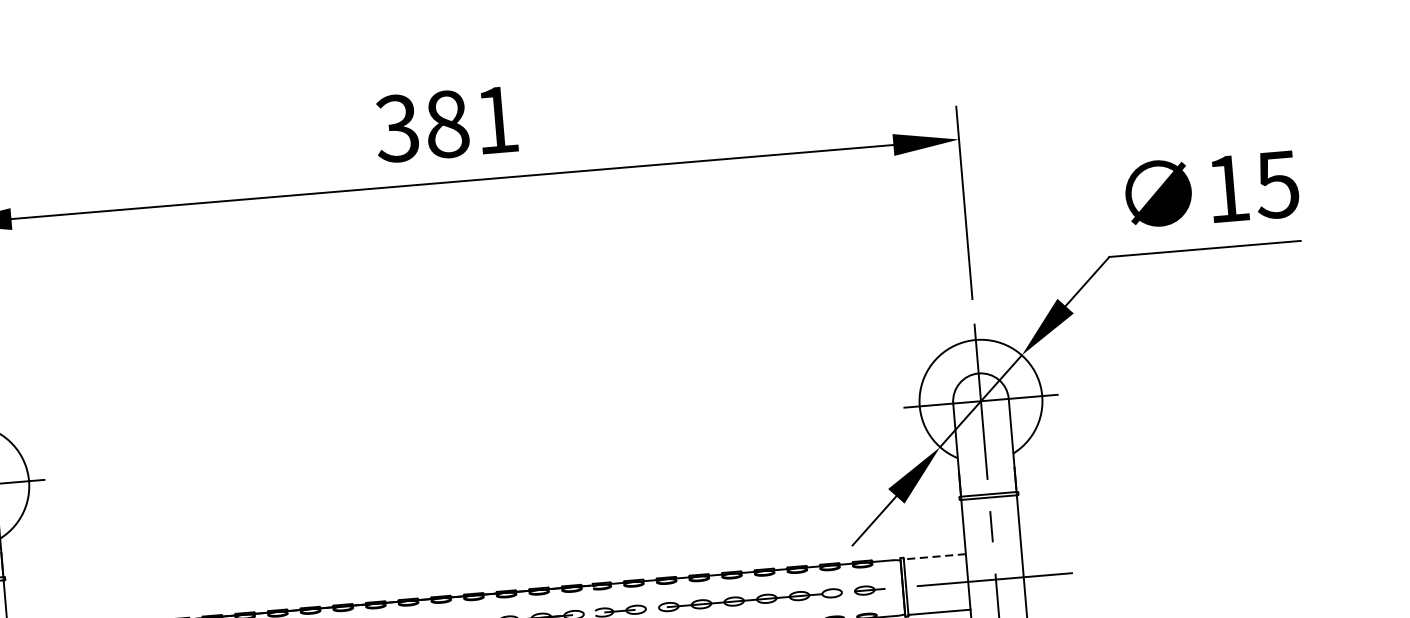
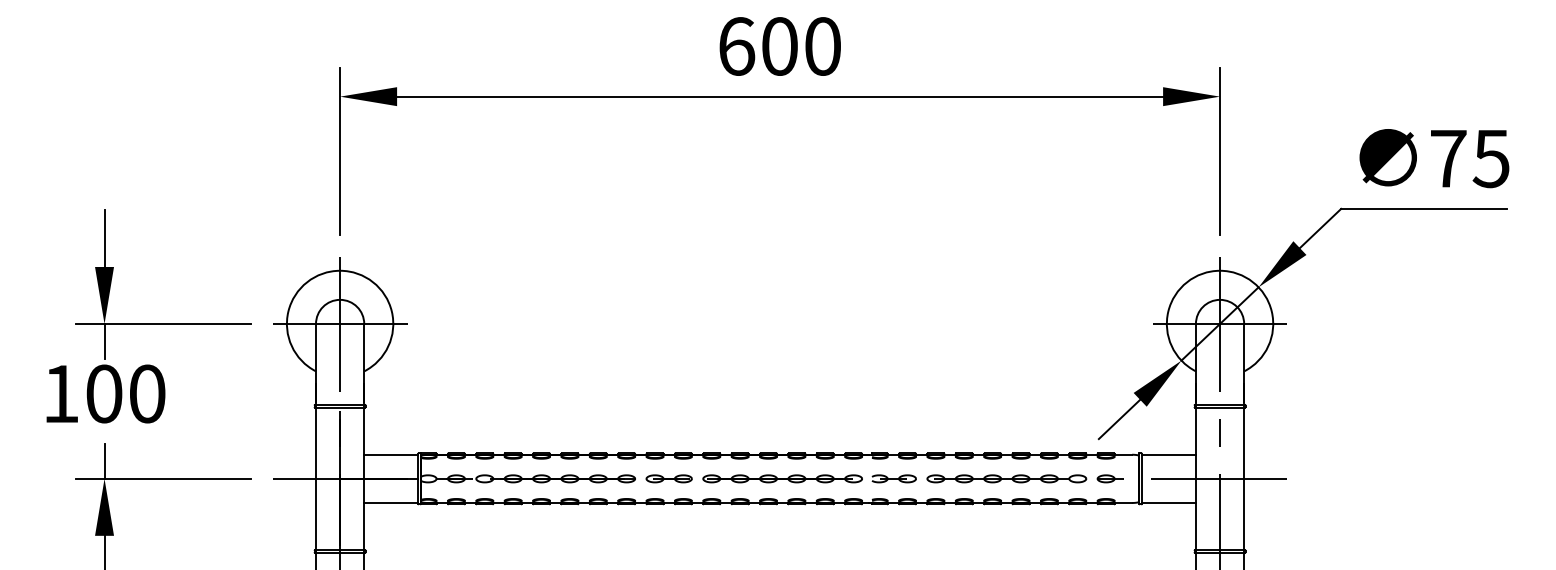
text: (445, 124) -> (778, 46), 381 -> 600
text: (1228, 188) -> (1448, 158), 15 -> 75
line: (934, 556) -> (1168, 454), dashed -> solid

